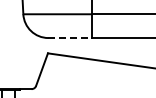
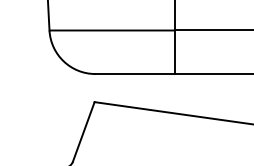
line: (70, 38) -> (135, 74), dashed -> solid

